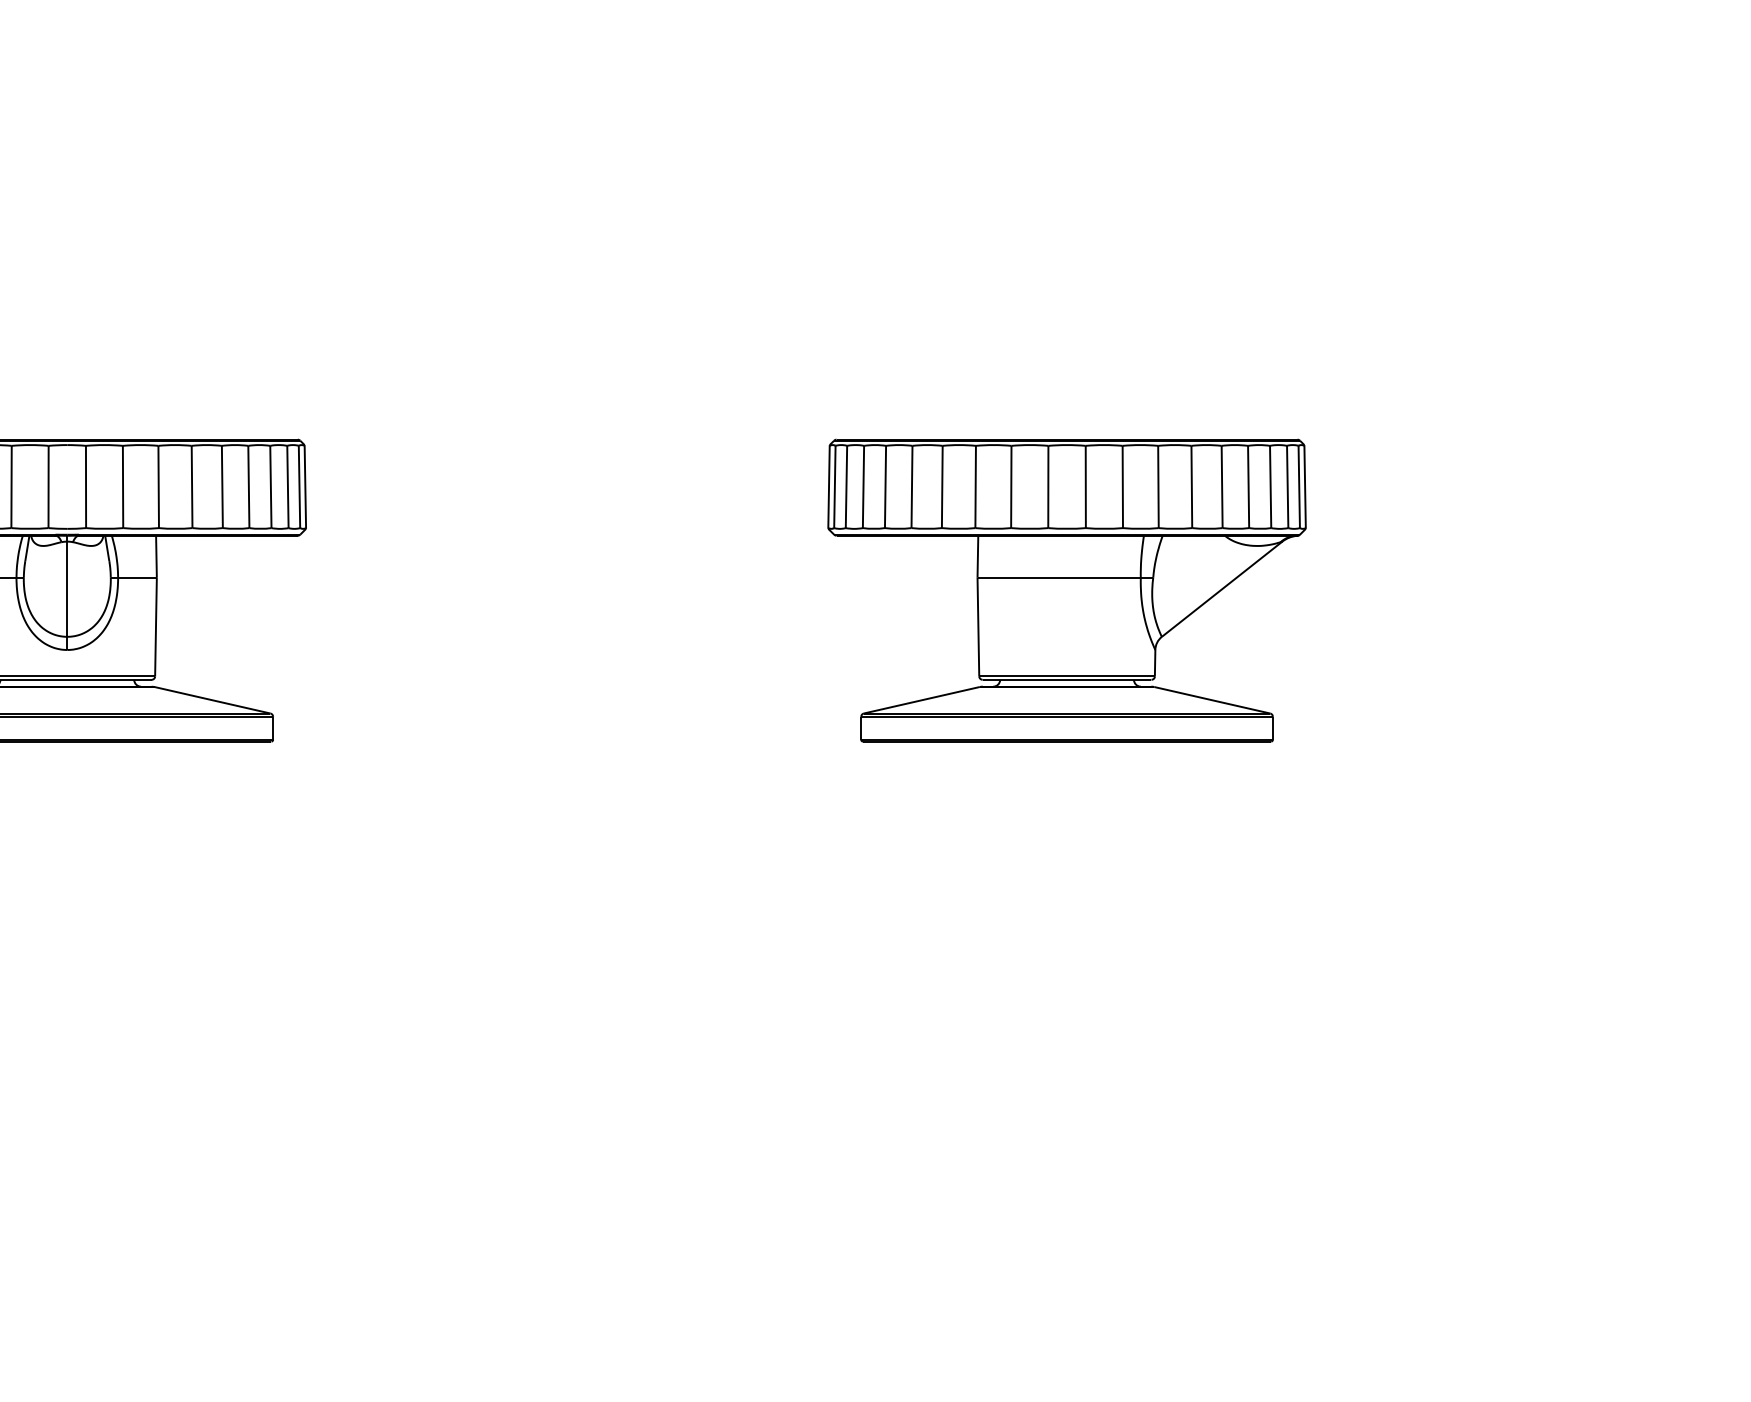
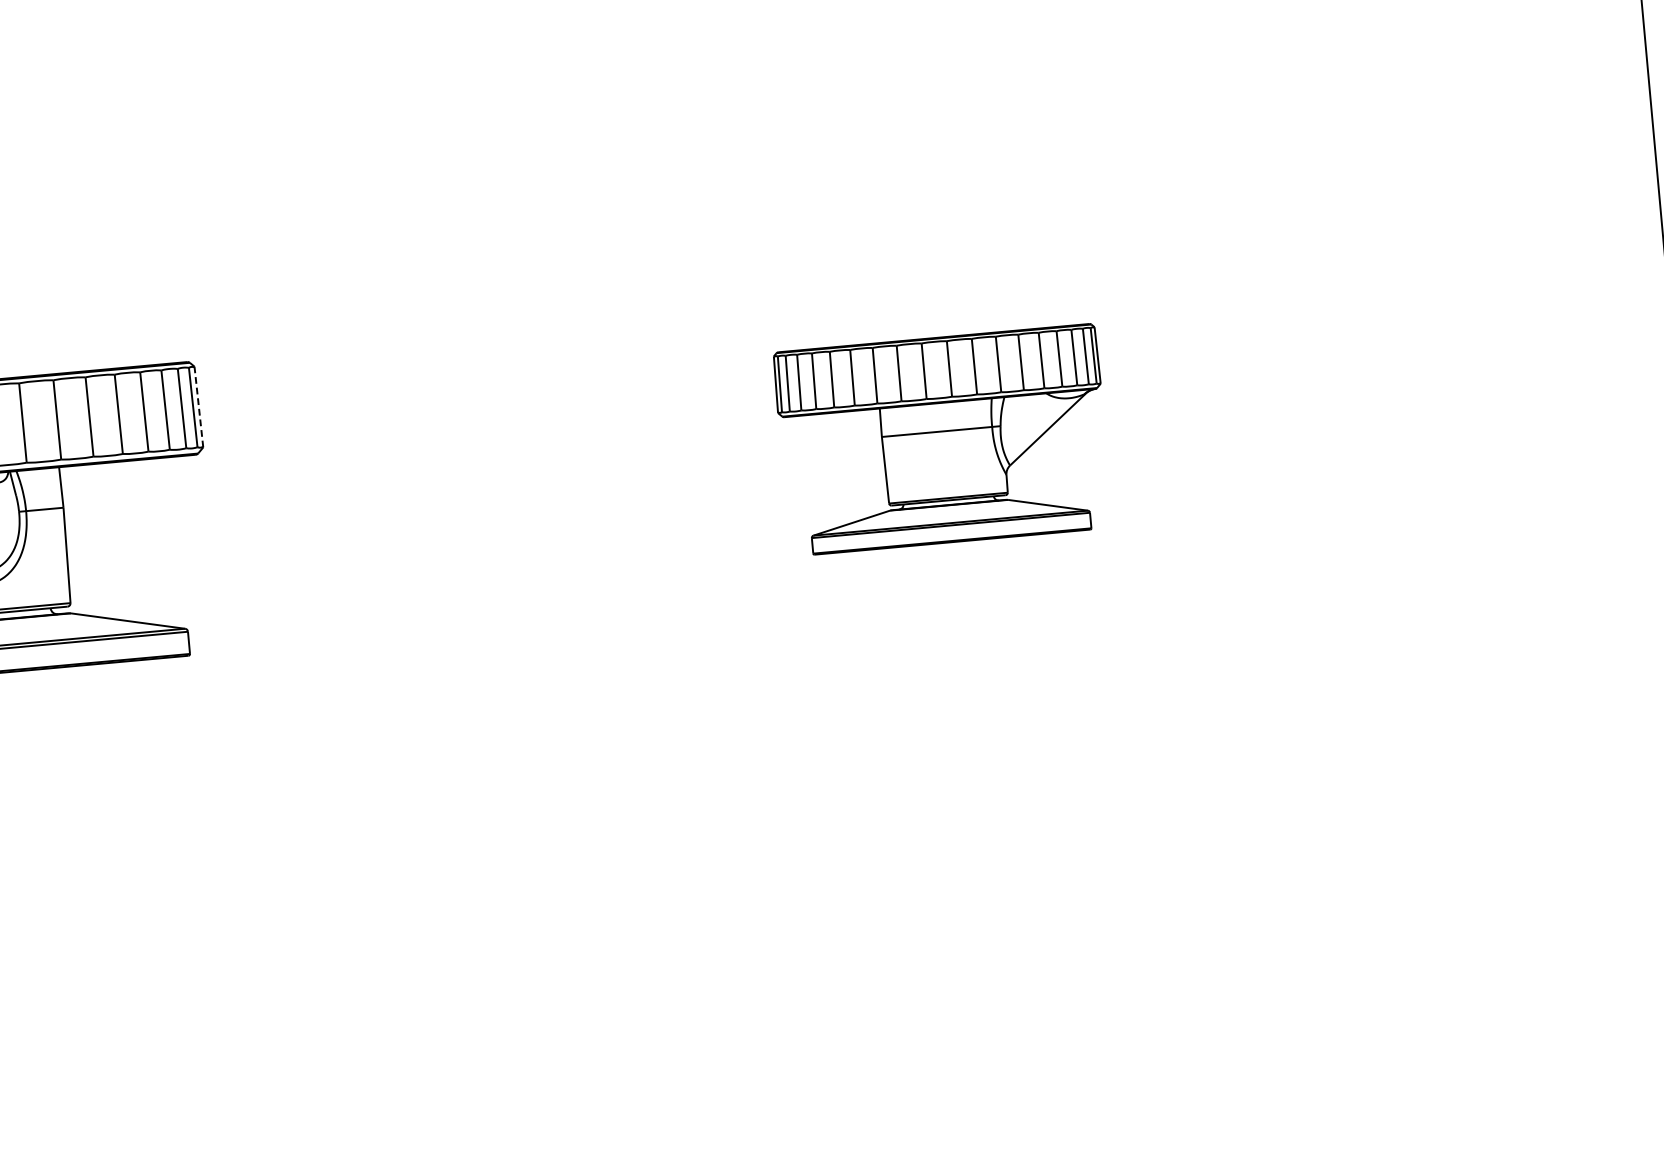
line: (305, 486) -> (198, 406), solid -> dashed
part: (1066, 590) -> (942, 440), size x0.7

